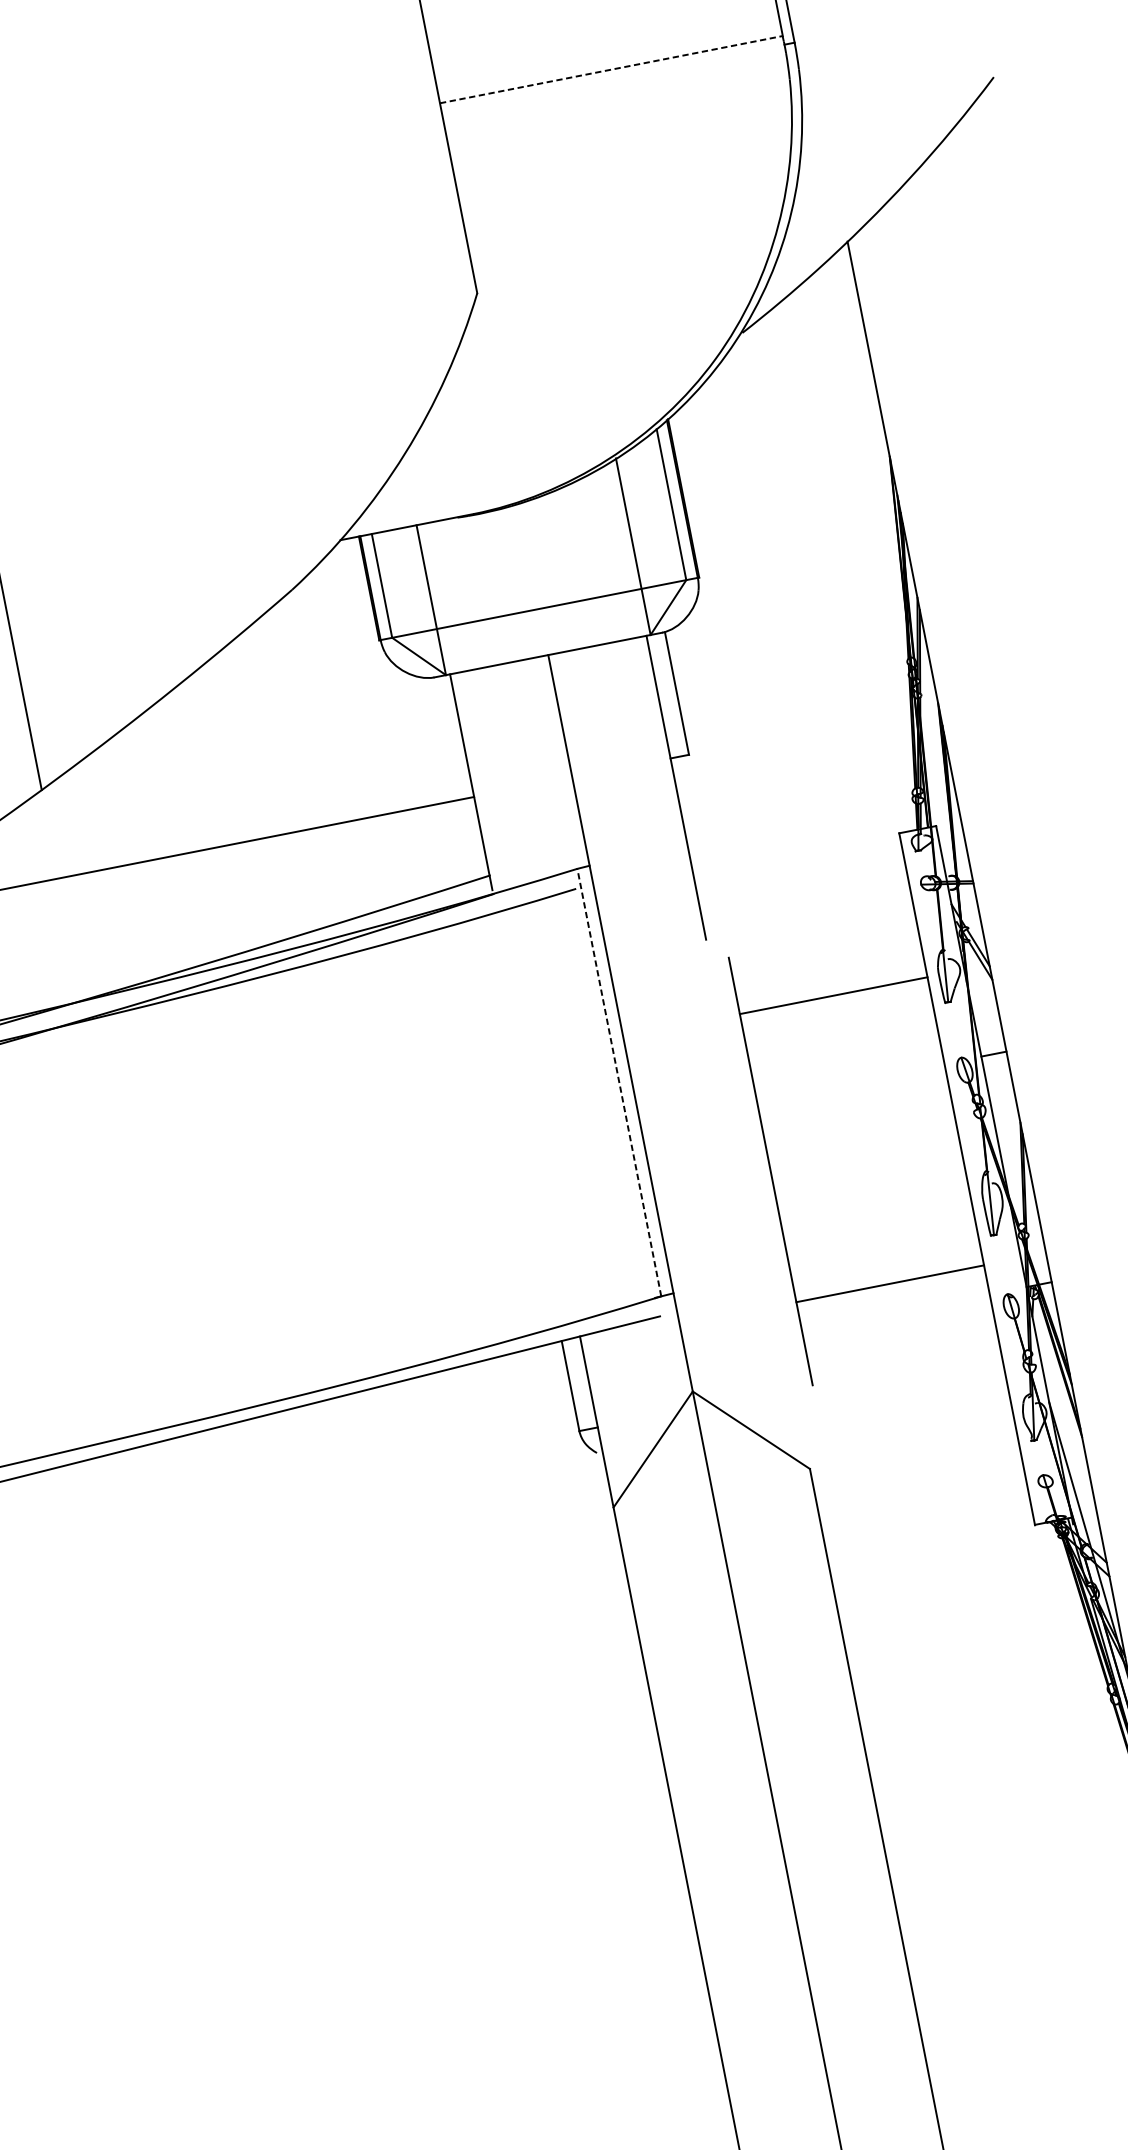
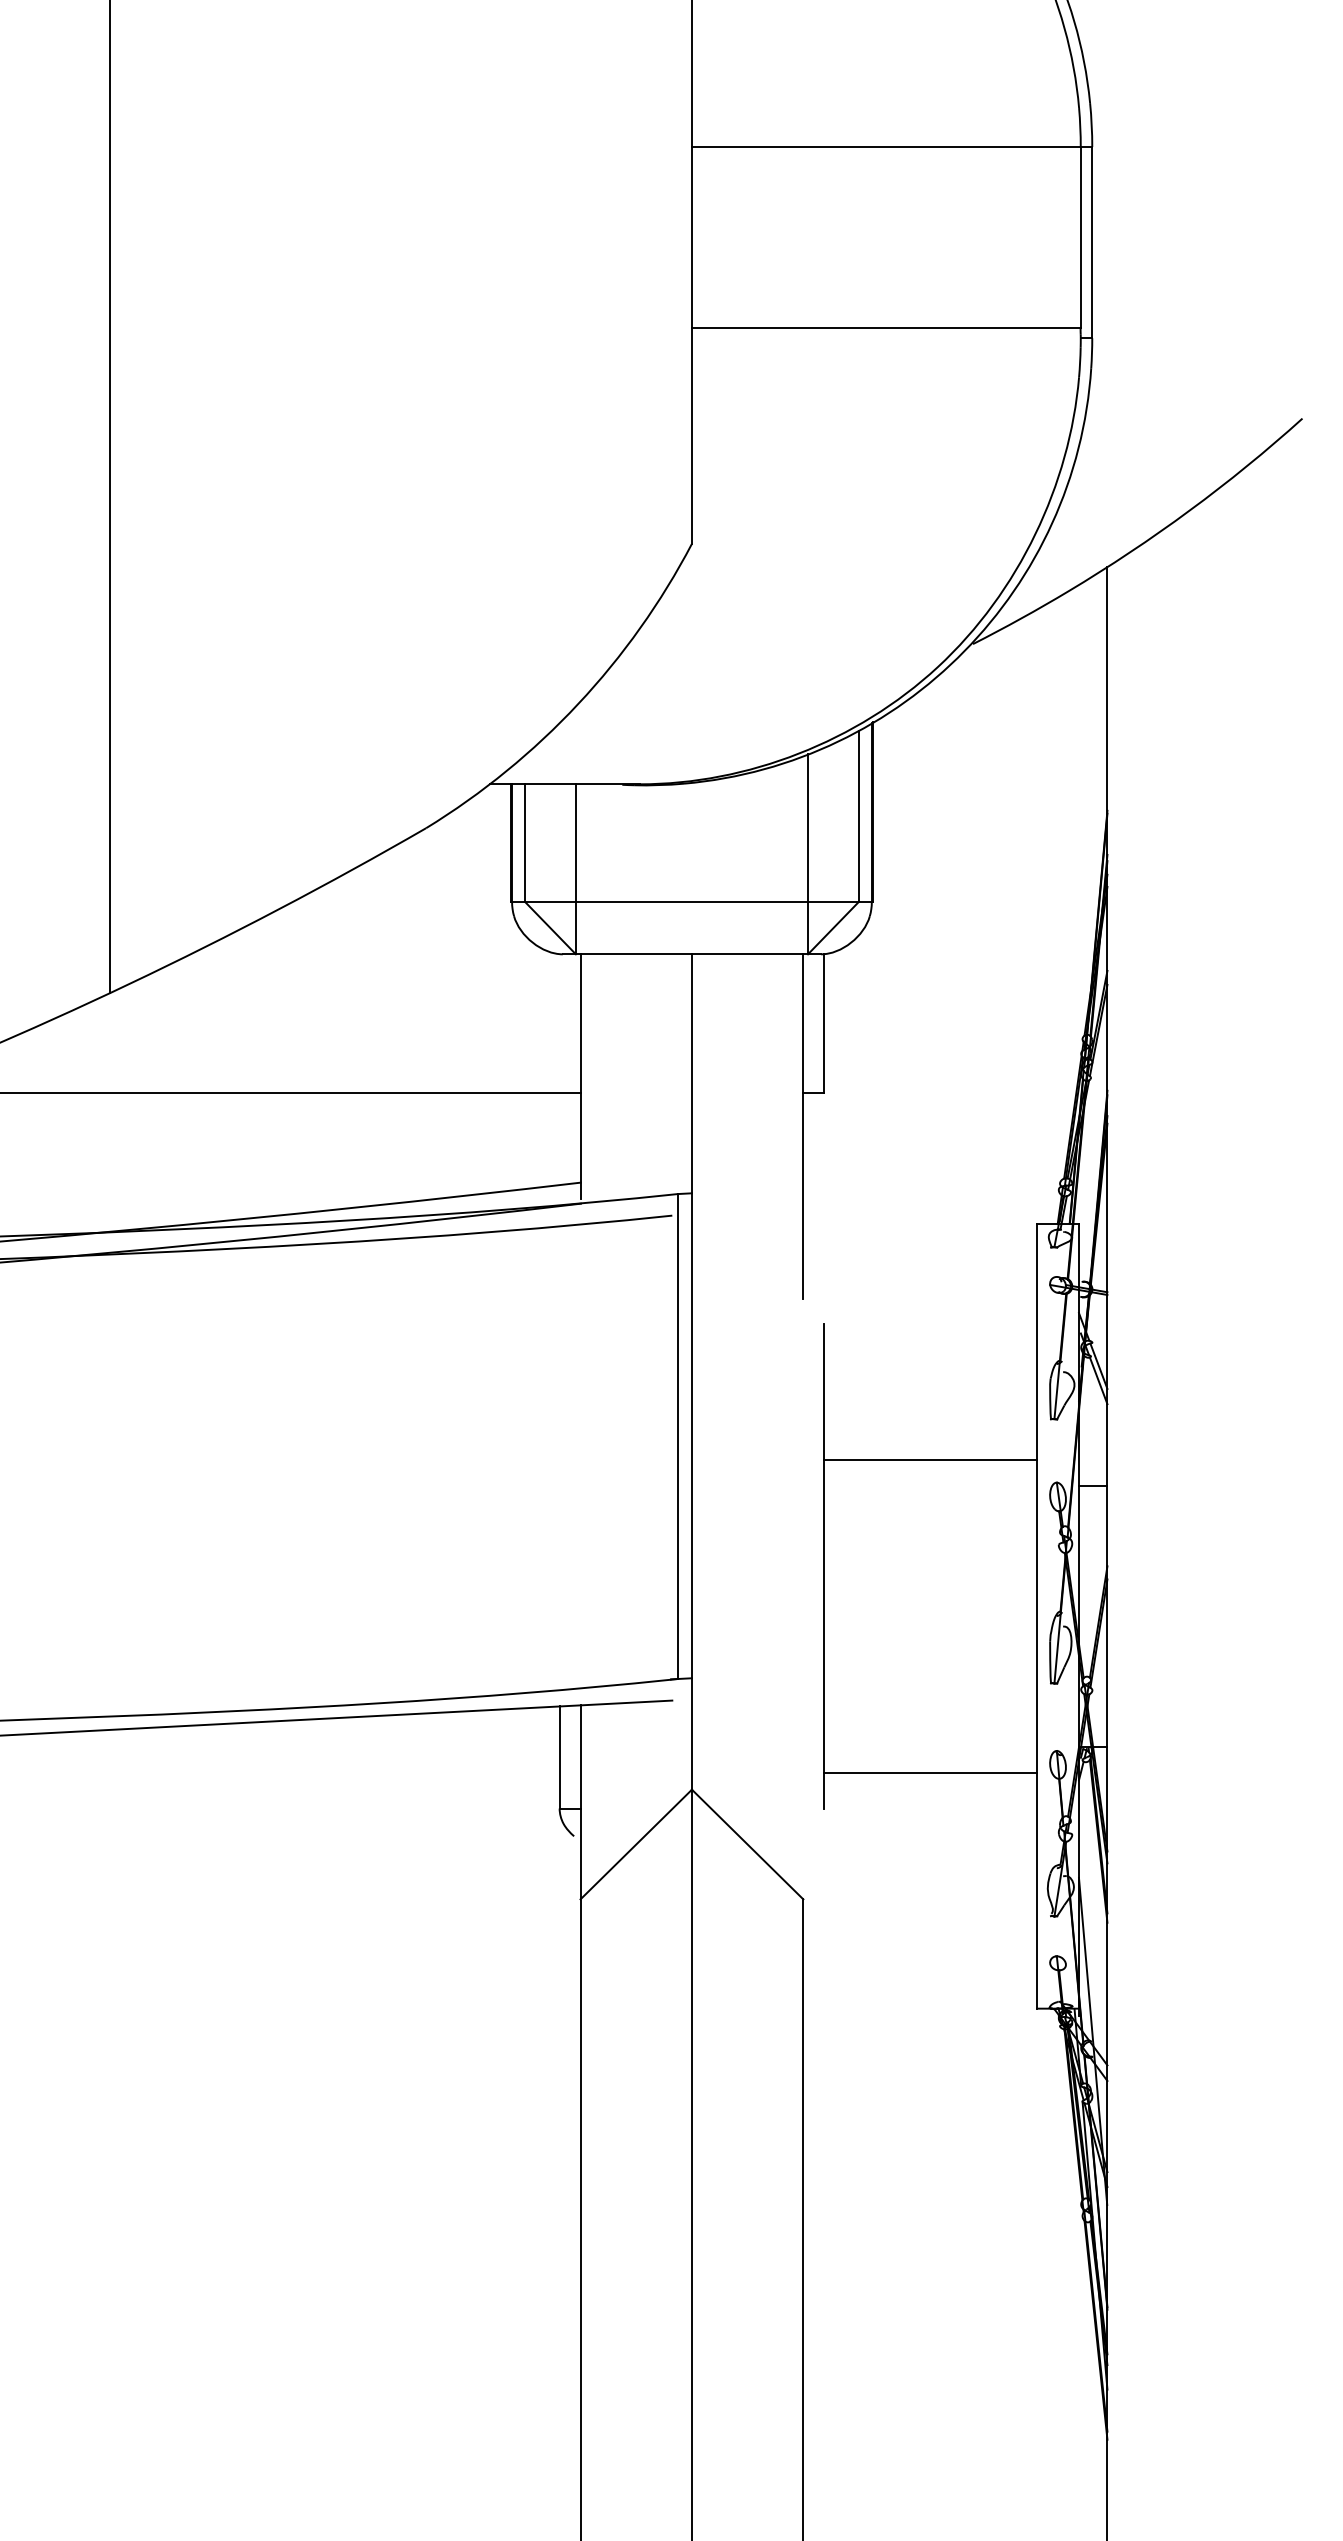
line: (611, 69) -> (886, 328), dashed -> solid
line: (833, 995) -> (930, 1459), moved
line: (618, 1082) -> (677, 1436), dashed -> solid
line: (890, 1283) -> (930, 1773), moved

